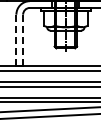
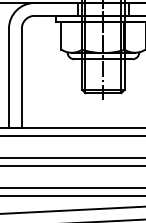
line: (16, 40) -> (9, 78), dashed -> solid
line: (23, 40) -> (22, 78), dashed -> solid

